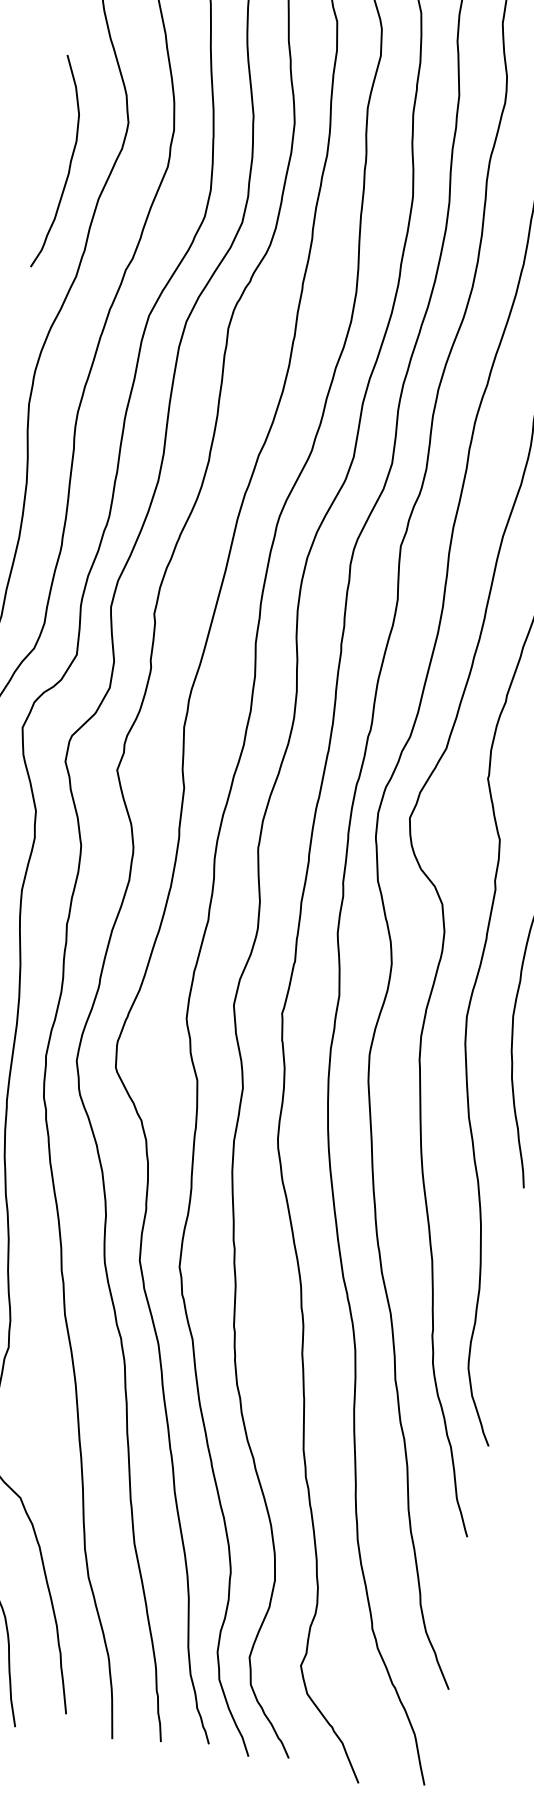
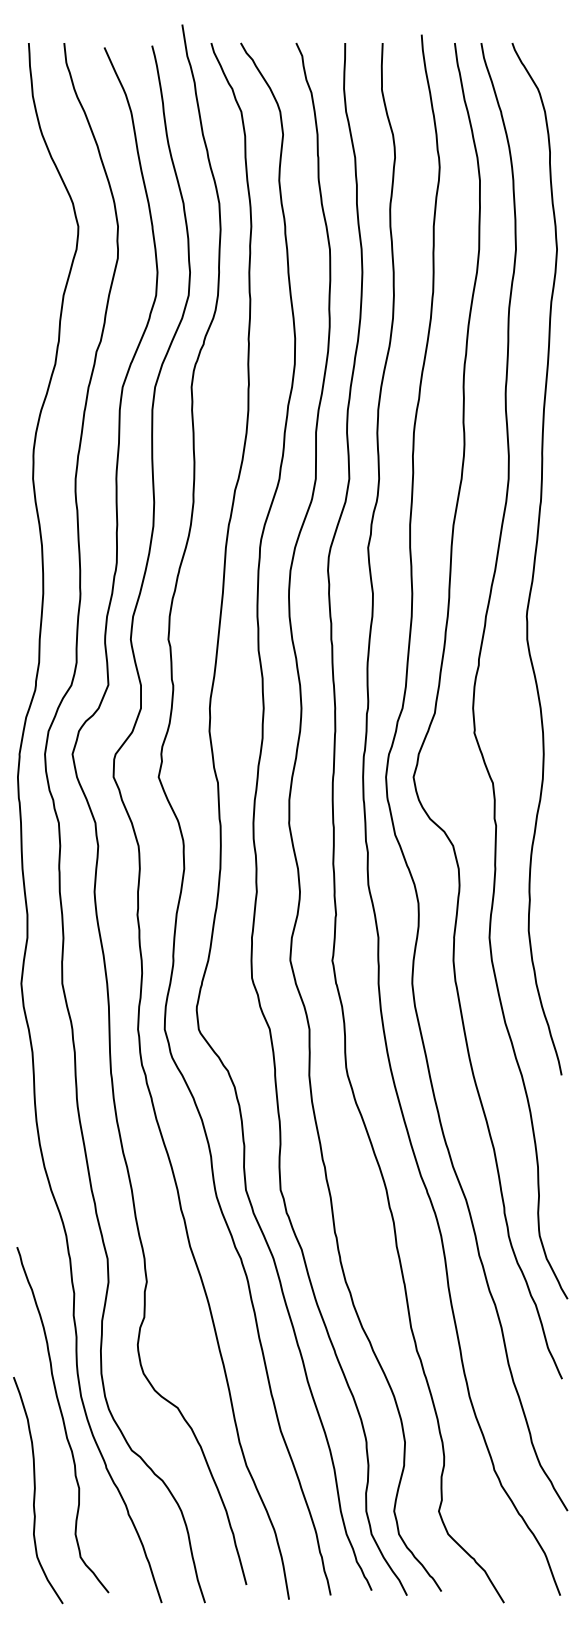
curve: (70, 163) -> (34, 269), removed

